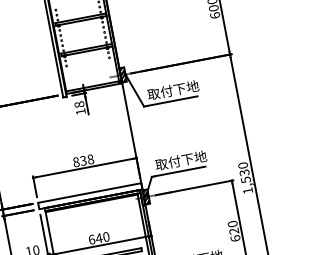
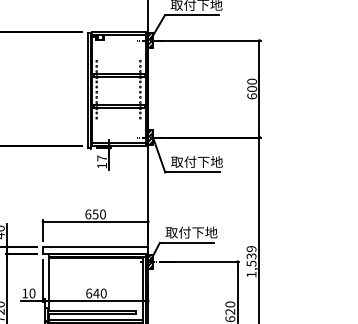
text: (79, 104) -> (102, 158), 18 -> 17
text: (83, 160) -> (95, 214), 838 -> 650
text: (243, 165) -> (251, 248), 1,530 -> 1,539

